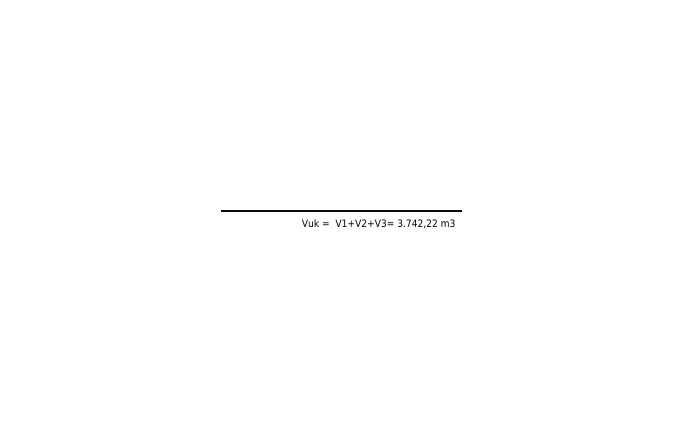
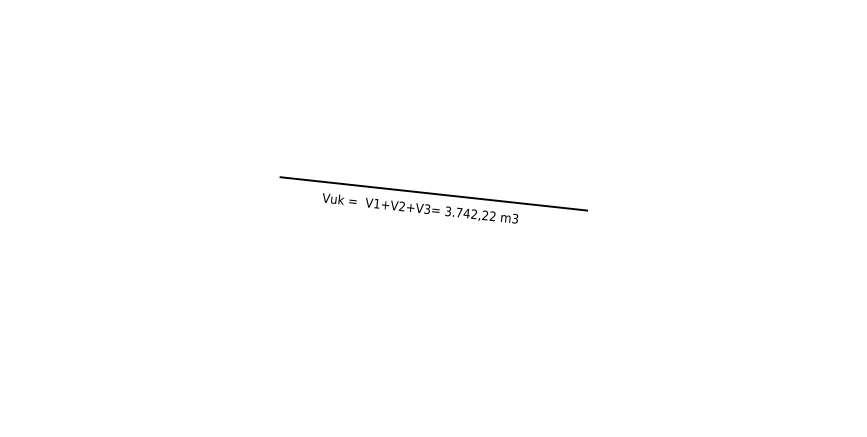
text: (378, 223) -> (420, 208), moved

